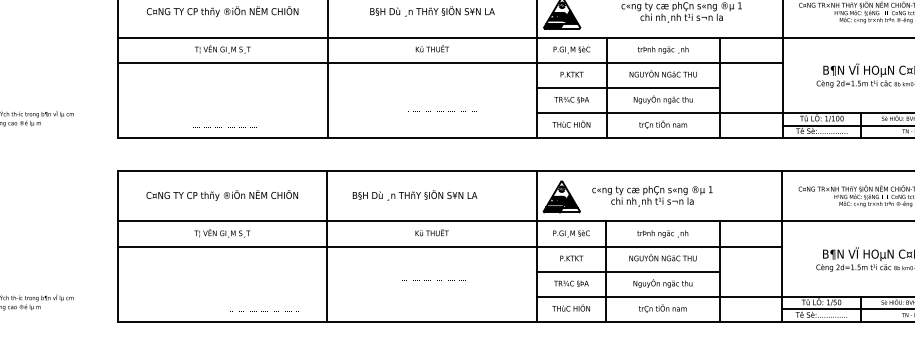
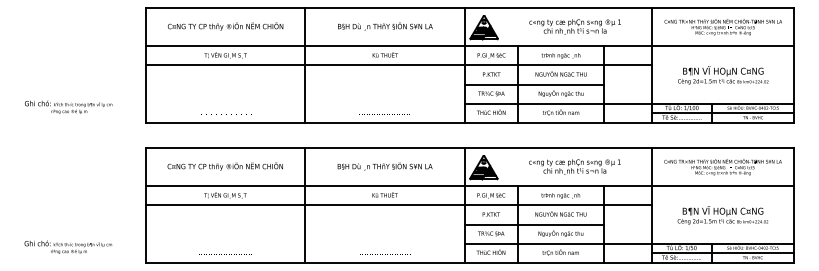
text: (441, 111) -> (384, 114), moved
text: (414, 195) -> (384, 166), moved
text: (651, 195) -> (574, 166), moved
text: (432, 280) -> (385, 254), moved
text: (264, 310) -> (225, 254), moved

